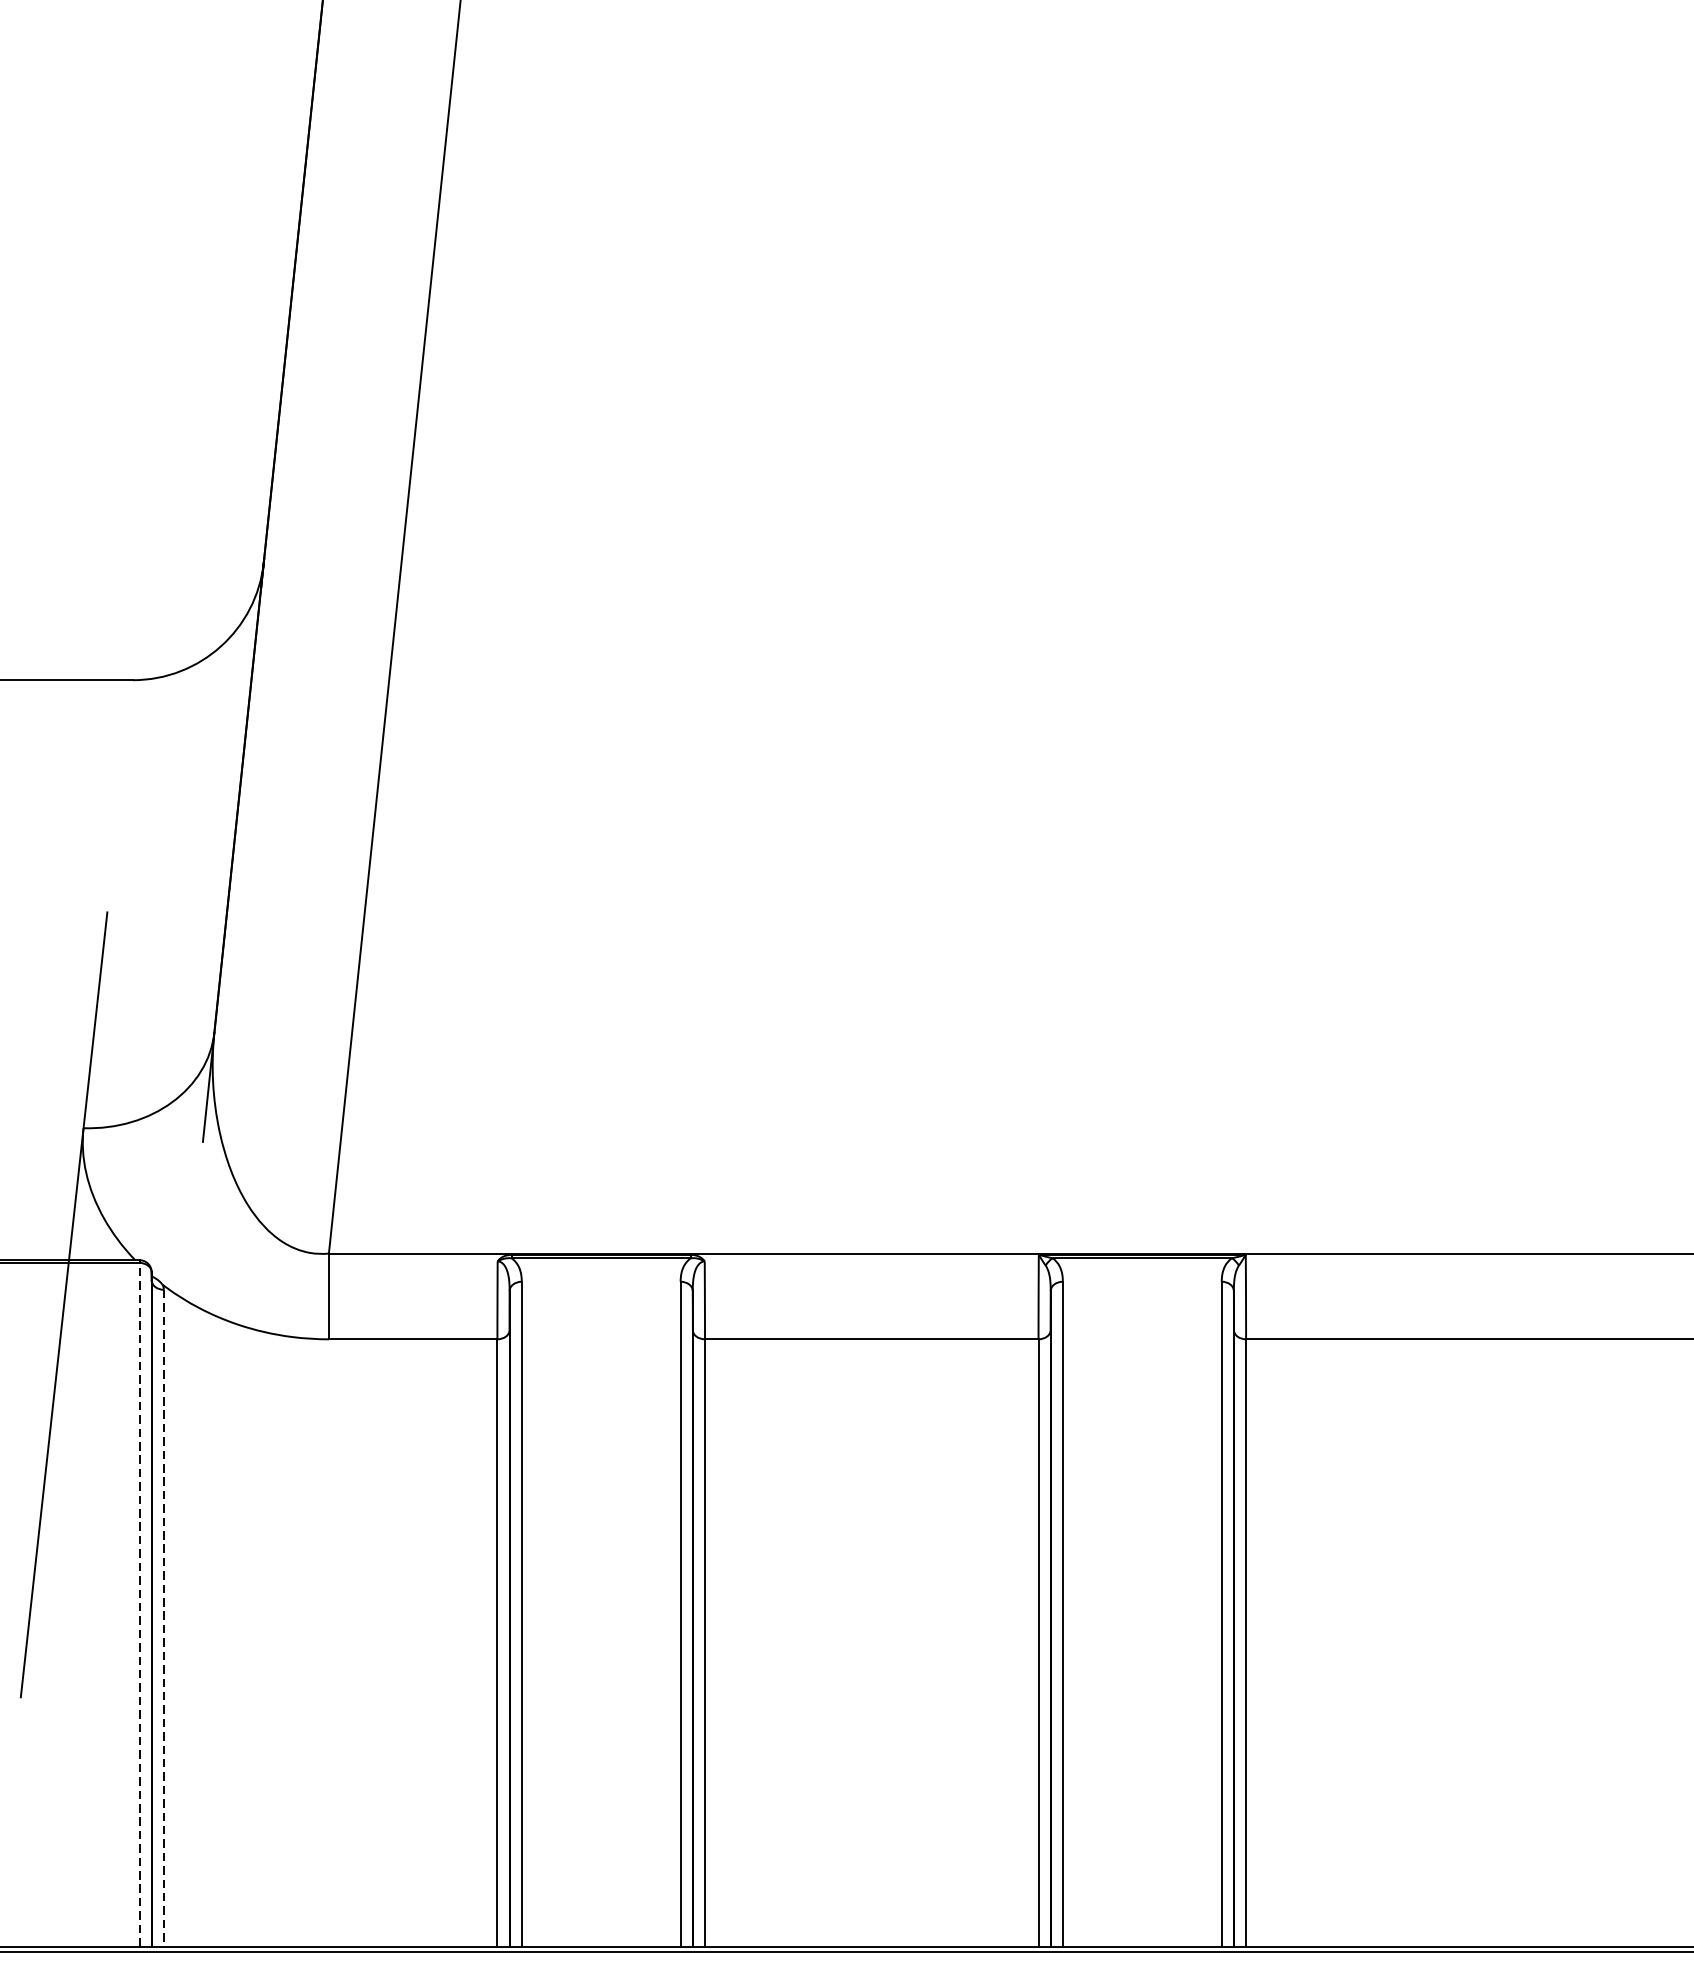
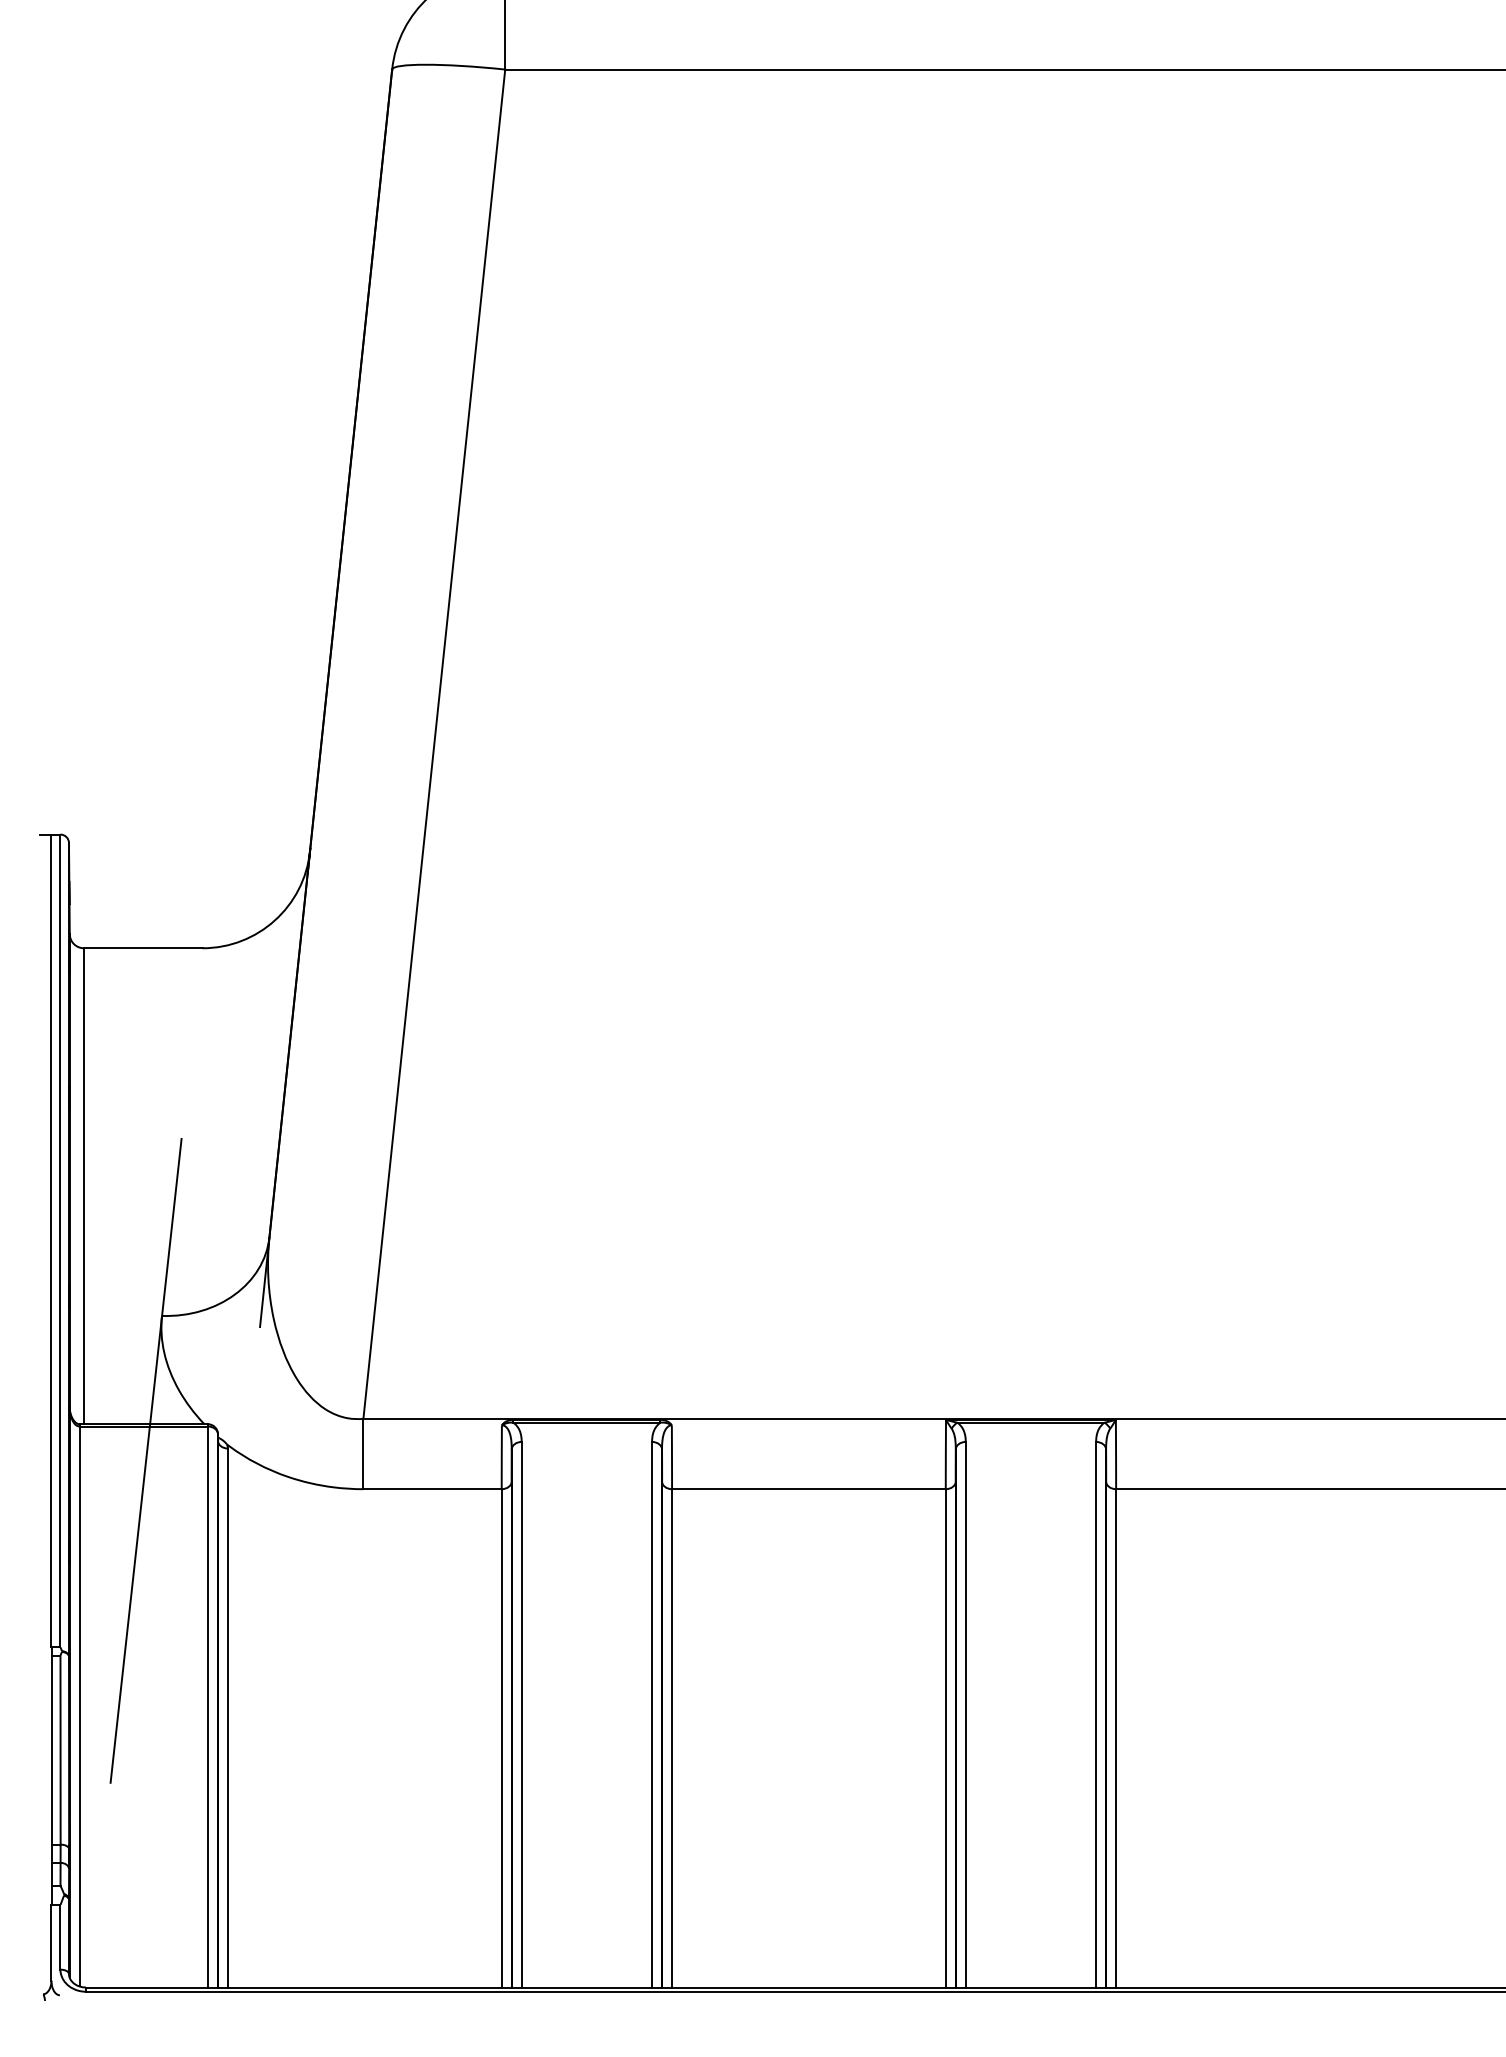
line: (140, 1605) -> (208, 1707), dashed -> solid
line: (163, 1618) -> (227, 1718), dashed -> solid

